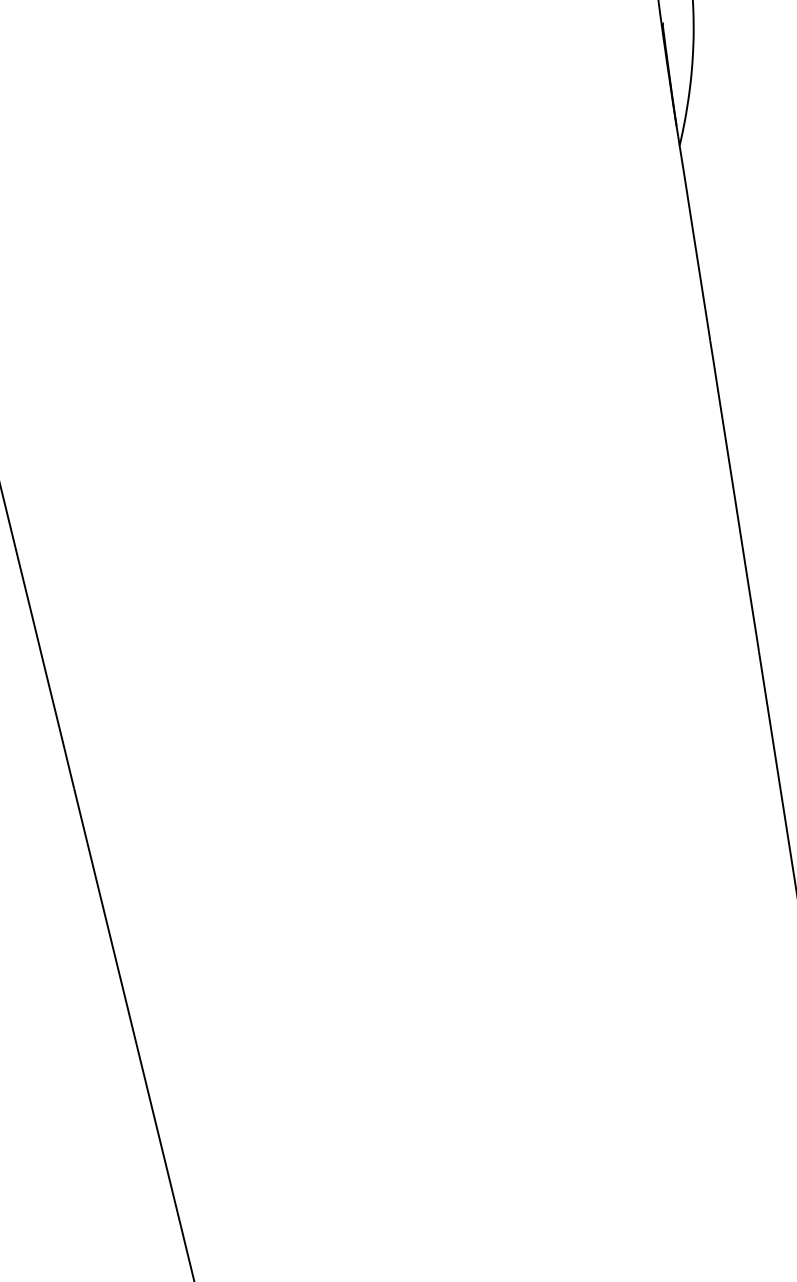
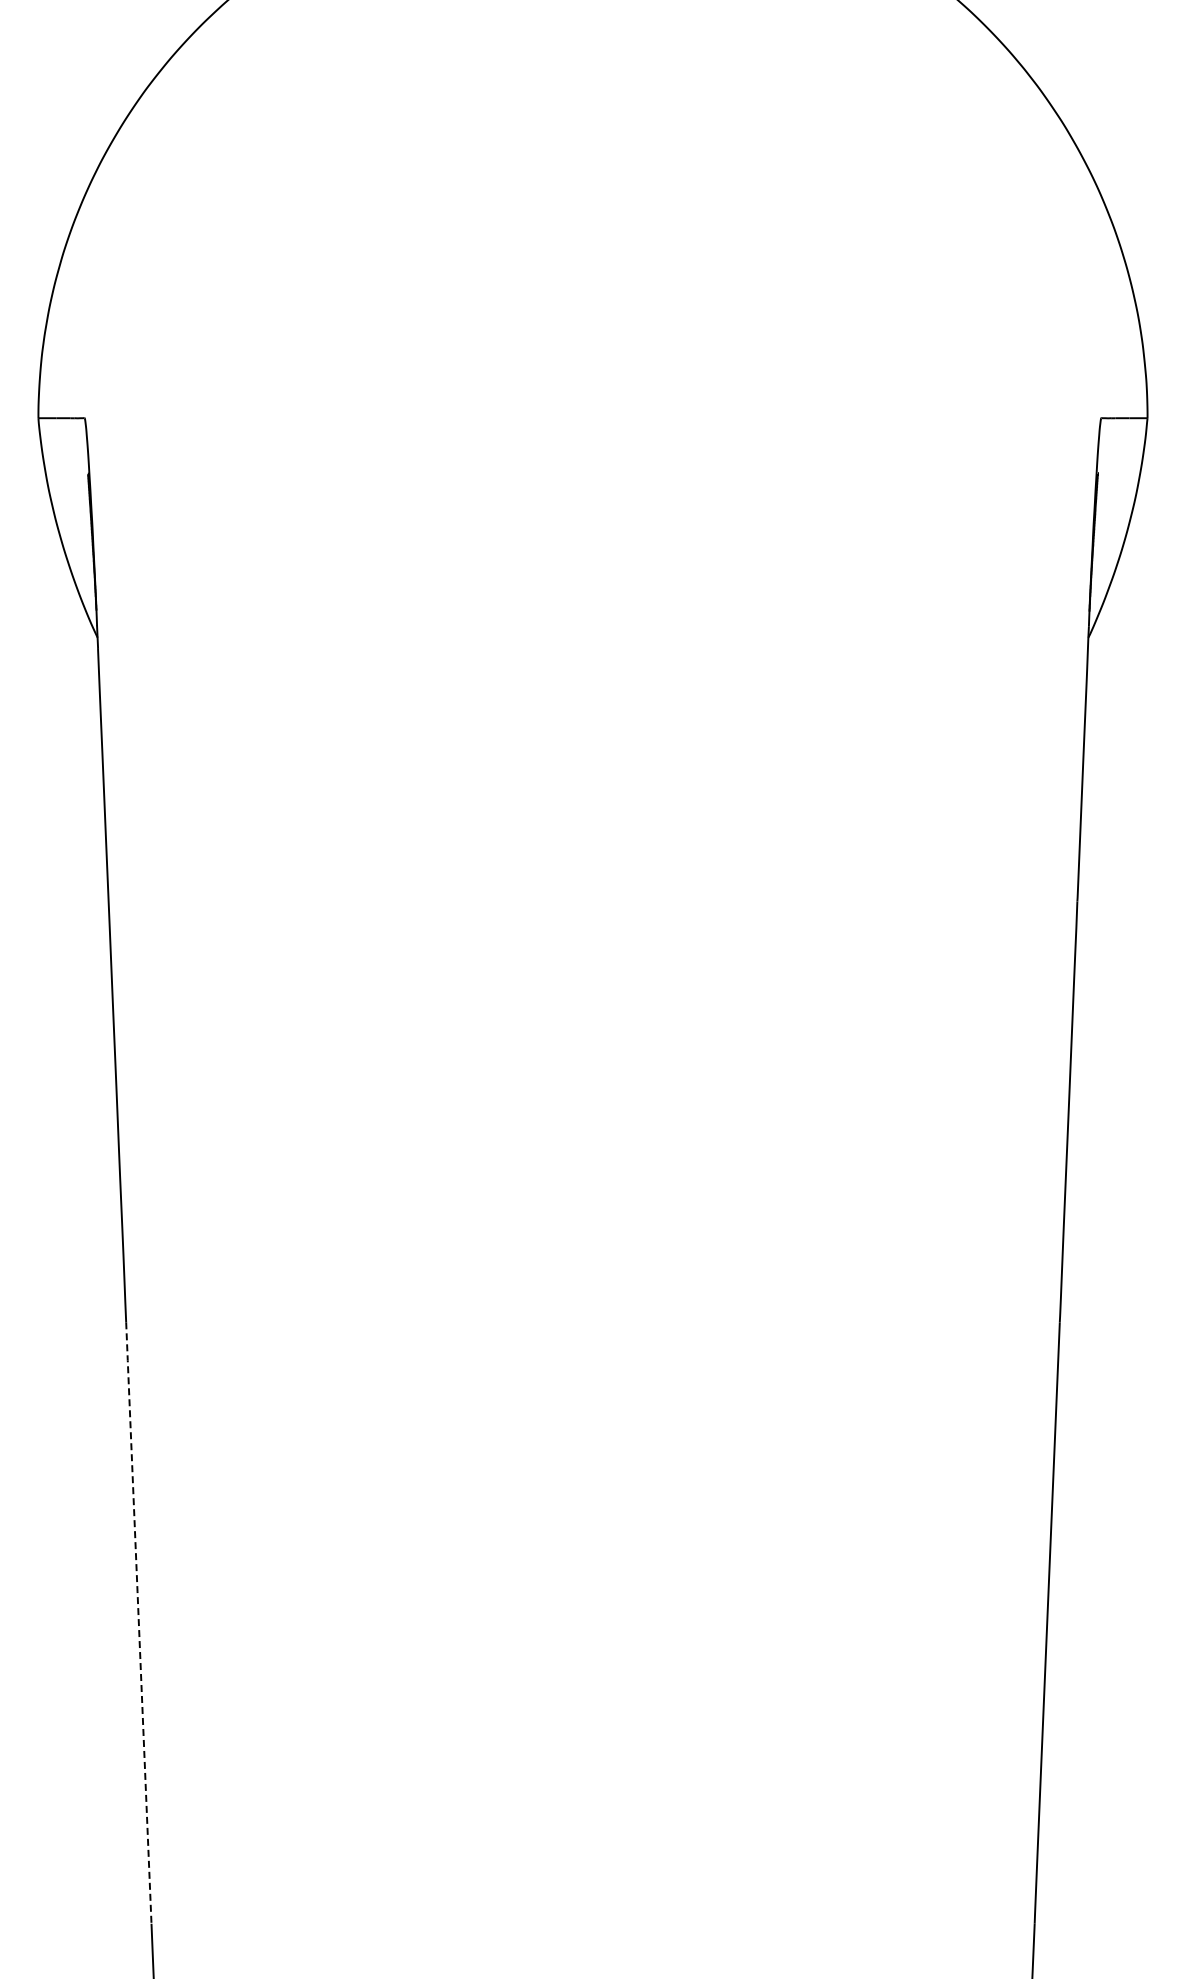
line: (127, 1006) -> (138, 1621), solid -> dashed

